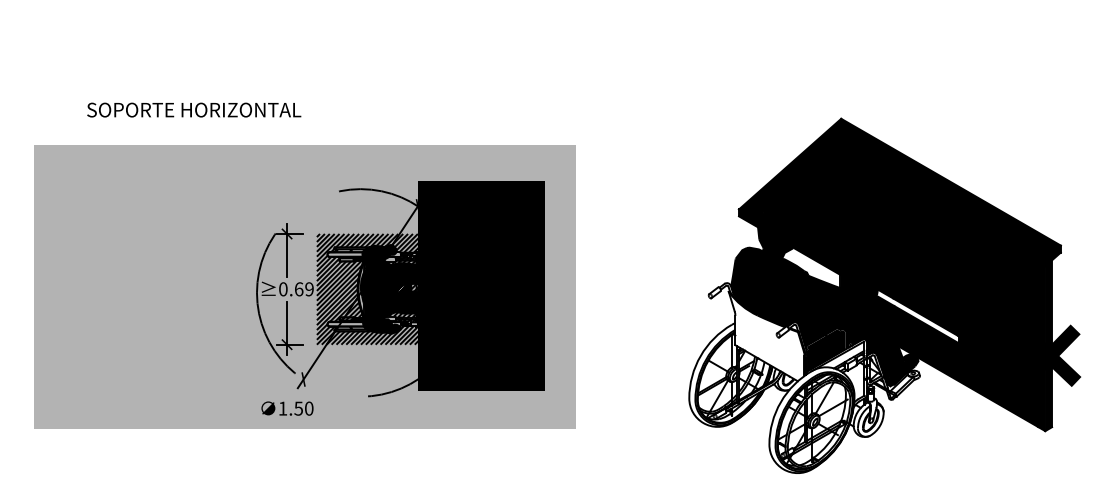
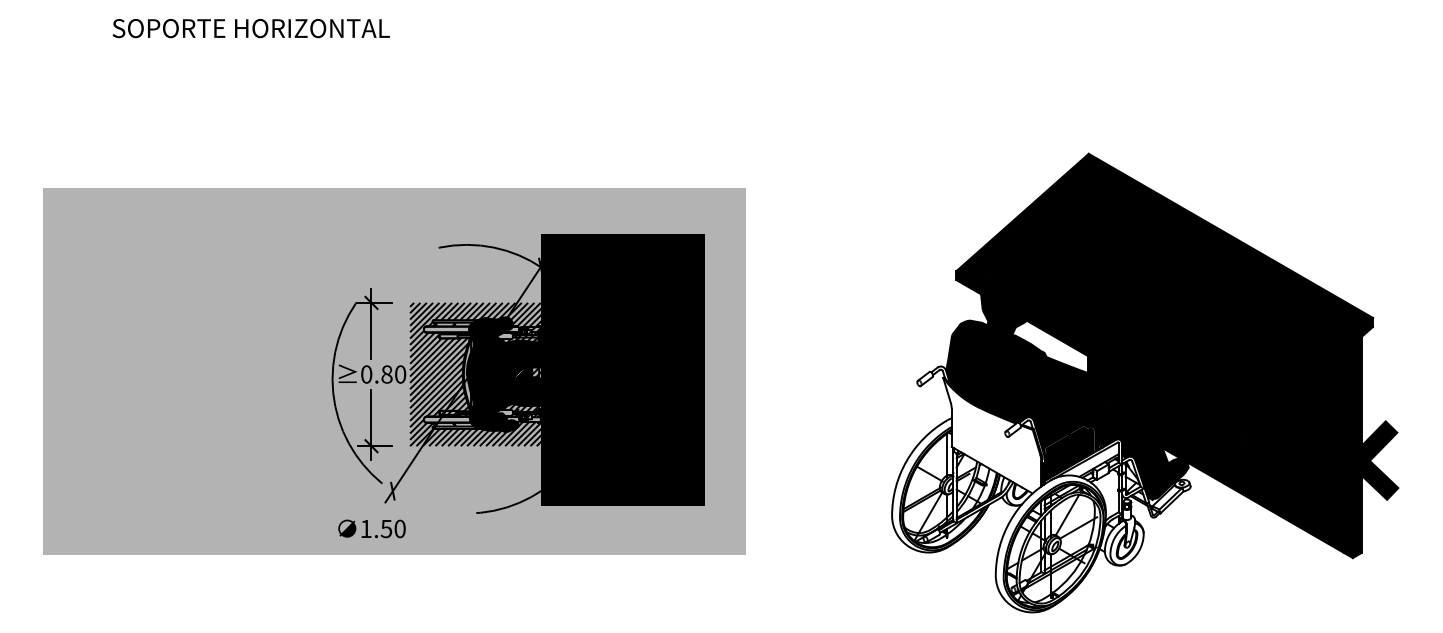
text: (193, 110) -> (250, 28), moved
text: (304, 289) -> (393, 374), 0.69 -> 0.80
fill: (916, 316) -> (1186, 409), added

